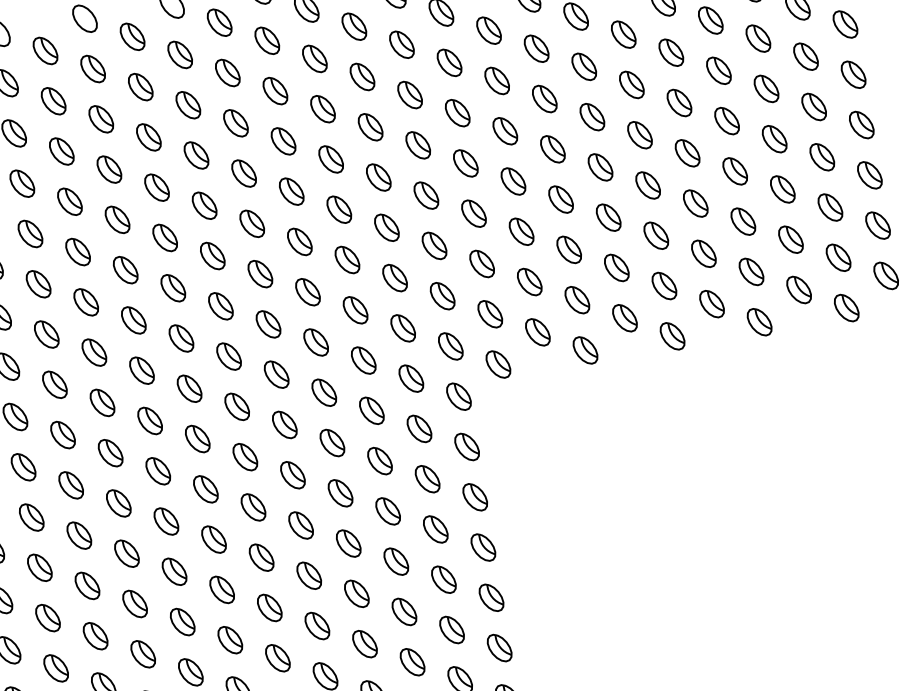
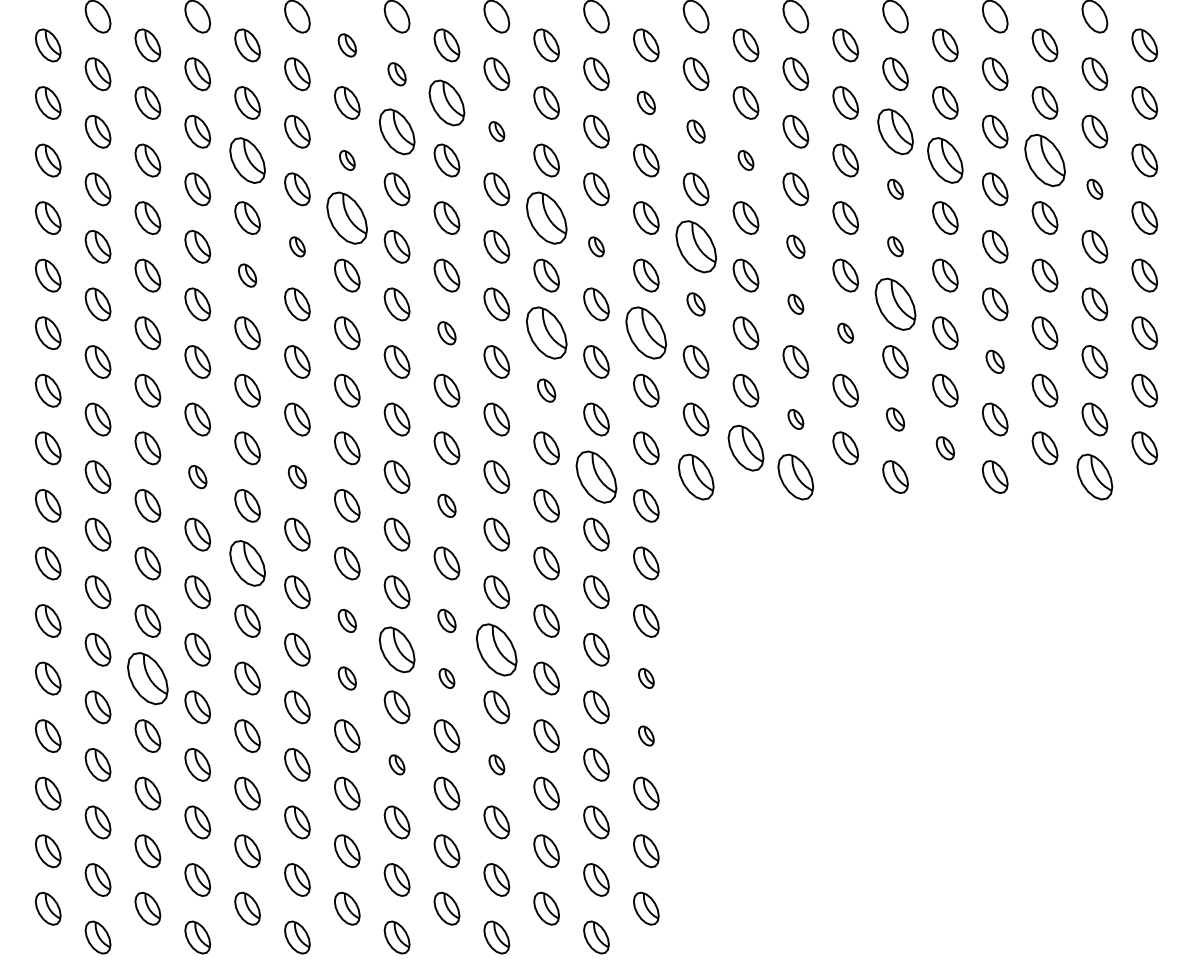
part: (623, 34) -> (895, 131), size x1.4
part: (132, 36) -> (347, 45), size x0.7
part: (757, 38) -> (1044, 160), size x1.6
part: (402, 44) -> (646, 102), size x0.7
part: (671, 52) -> (945, 160), size x1.4
part: (179, 55) -> (396, 74), size x0.7
part: (805, 56) -> (1094, 189), size x0.6
part: (448, 62) -> (695, 131), size x0.7
part: (227, 72) -> (446, 102), size x1.4
part: (496, 81) -> (745, 160), size x0.6
part: (631, 85) -> (895, 189), size x0.6
part: (275, 90) -> (496, 131), size x0.6
part: (187, 105) -> (396, 131), size x1.4
part: (639, 134) -> (895, 246), size x0.6
part: (149, 137) -> (347, 160), size x0.6
part: (552, 149) -> (795, 246), size x0.7
part: (61, 151) -> (247, 160), size x1.4
part: (330, 158) -> (546, 217), size x1.6
part: (465, 163) -> (695, 246), size x1.6
part: (378, 177) -> (596, 246), size x0.6
part: (648, 185) -> (895, 304), size x1.6
part: (157, 187) -> (347, 217), size x1.6
part: (560, 199) -> (795, 304), size x0.6
part: (473, 213) -> (695, 304), size x0.7
part: (608, 218) -> (845, 333), size x0.6
part: (117, 219) -> (297, 246), size x0.6
part: (742, 221) -> (994, 361), size x0.7
part: (434, 246) -> (646, 333), size x1.6
part: (77, 251) -> (247, 275), size x0.7
part: (347, 260) -> (546, 333), size x1.6
part: (260, 274) -> (446, 333), size x0.7
part: (664, 286) -> (895, 419), size x0.7
part: (577, 300) -> (795, 419), size x0.6
part: (712, 304) -> (945, 448), size x0.7
part: (846, 307) -> (1094, 476), size x1.4
part: (355, 310) -> (546, 390), size x0.7
part: (537, 332) -> (745, 448), size x1.4
part: (585, 349) -> (795, 476), size x1.4
part: (497, 364) -> (695, 476), size x1.4
part: (411, 378) -> (596, 476), size x1.6
part: (150, 420) -> (297, 476), size x0.7
part: (284, 424) -> (446, 505), size x0.7
part: (62, 434) -> (197, 476), size x0.7
part: (118, 503) -> (247, 563), size x1.4
part: (300, 525) -> (446, 620), size x0.7
part: (214, 539) -> (347, 620), size x0.7
part: (348, 543) -> (496, 649), size x1.6
part: (483, 547) -> (646, 678), size x0.6
part: (261, 557) -> (396, 649), size x1.4
part: (308, 575) -> (446, 678), size x0.6
part: (222, 589) -> (347, 678), size x0.7
part: (491, 597) -> (646, 735), size x0.6
part: (47, 618) -> (147, 678), size x1.6
part: (364, 643) -> (496, 764), size x0.6
part: (277, 658) -> (396, 764), size x0.6

